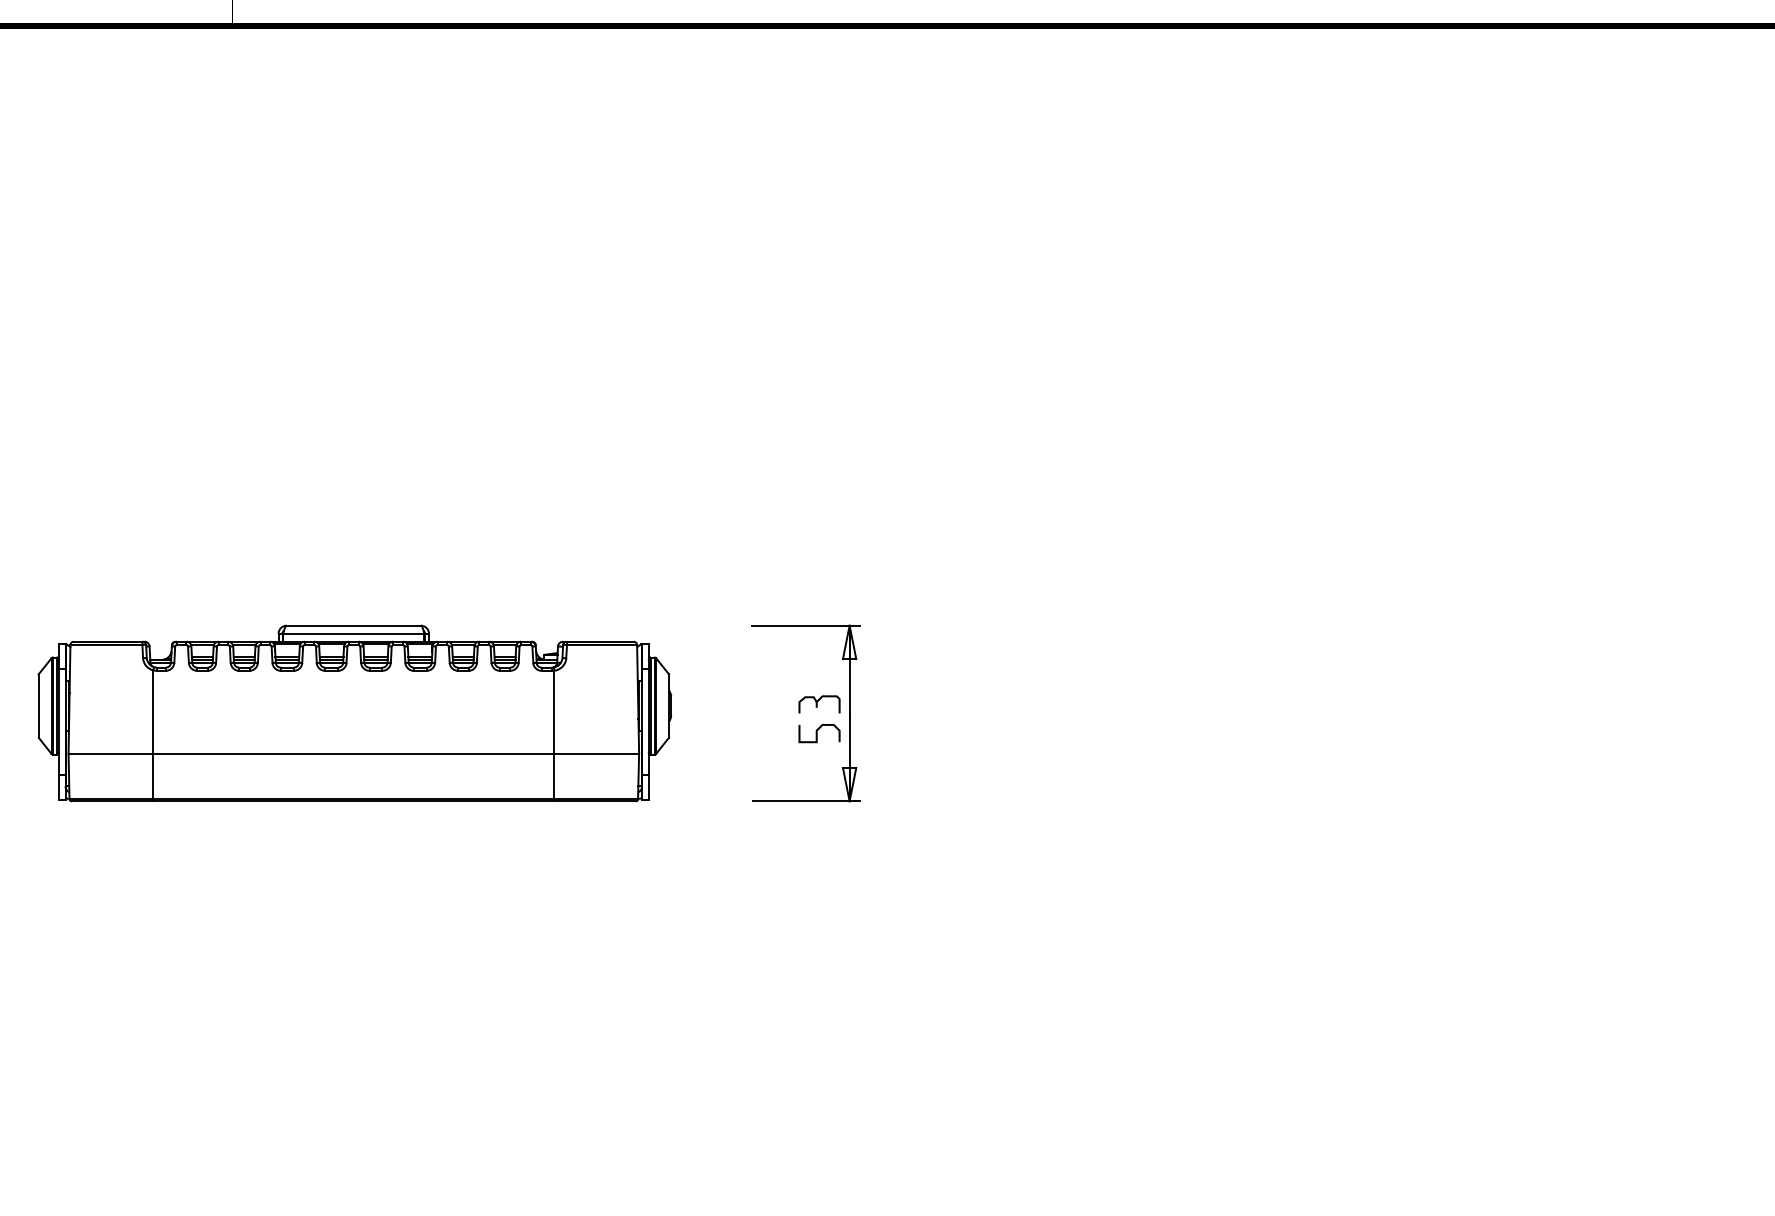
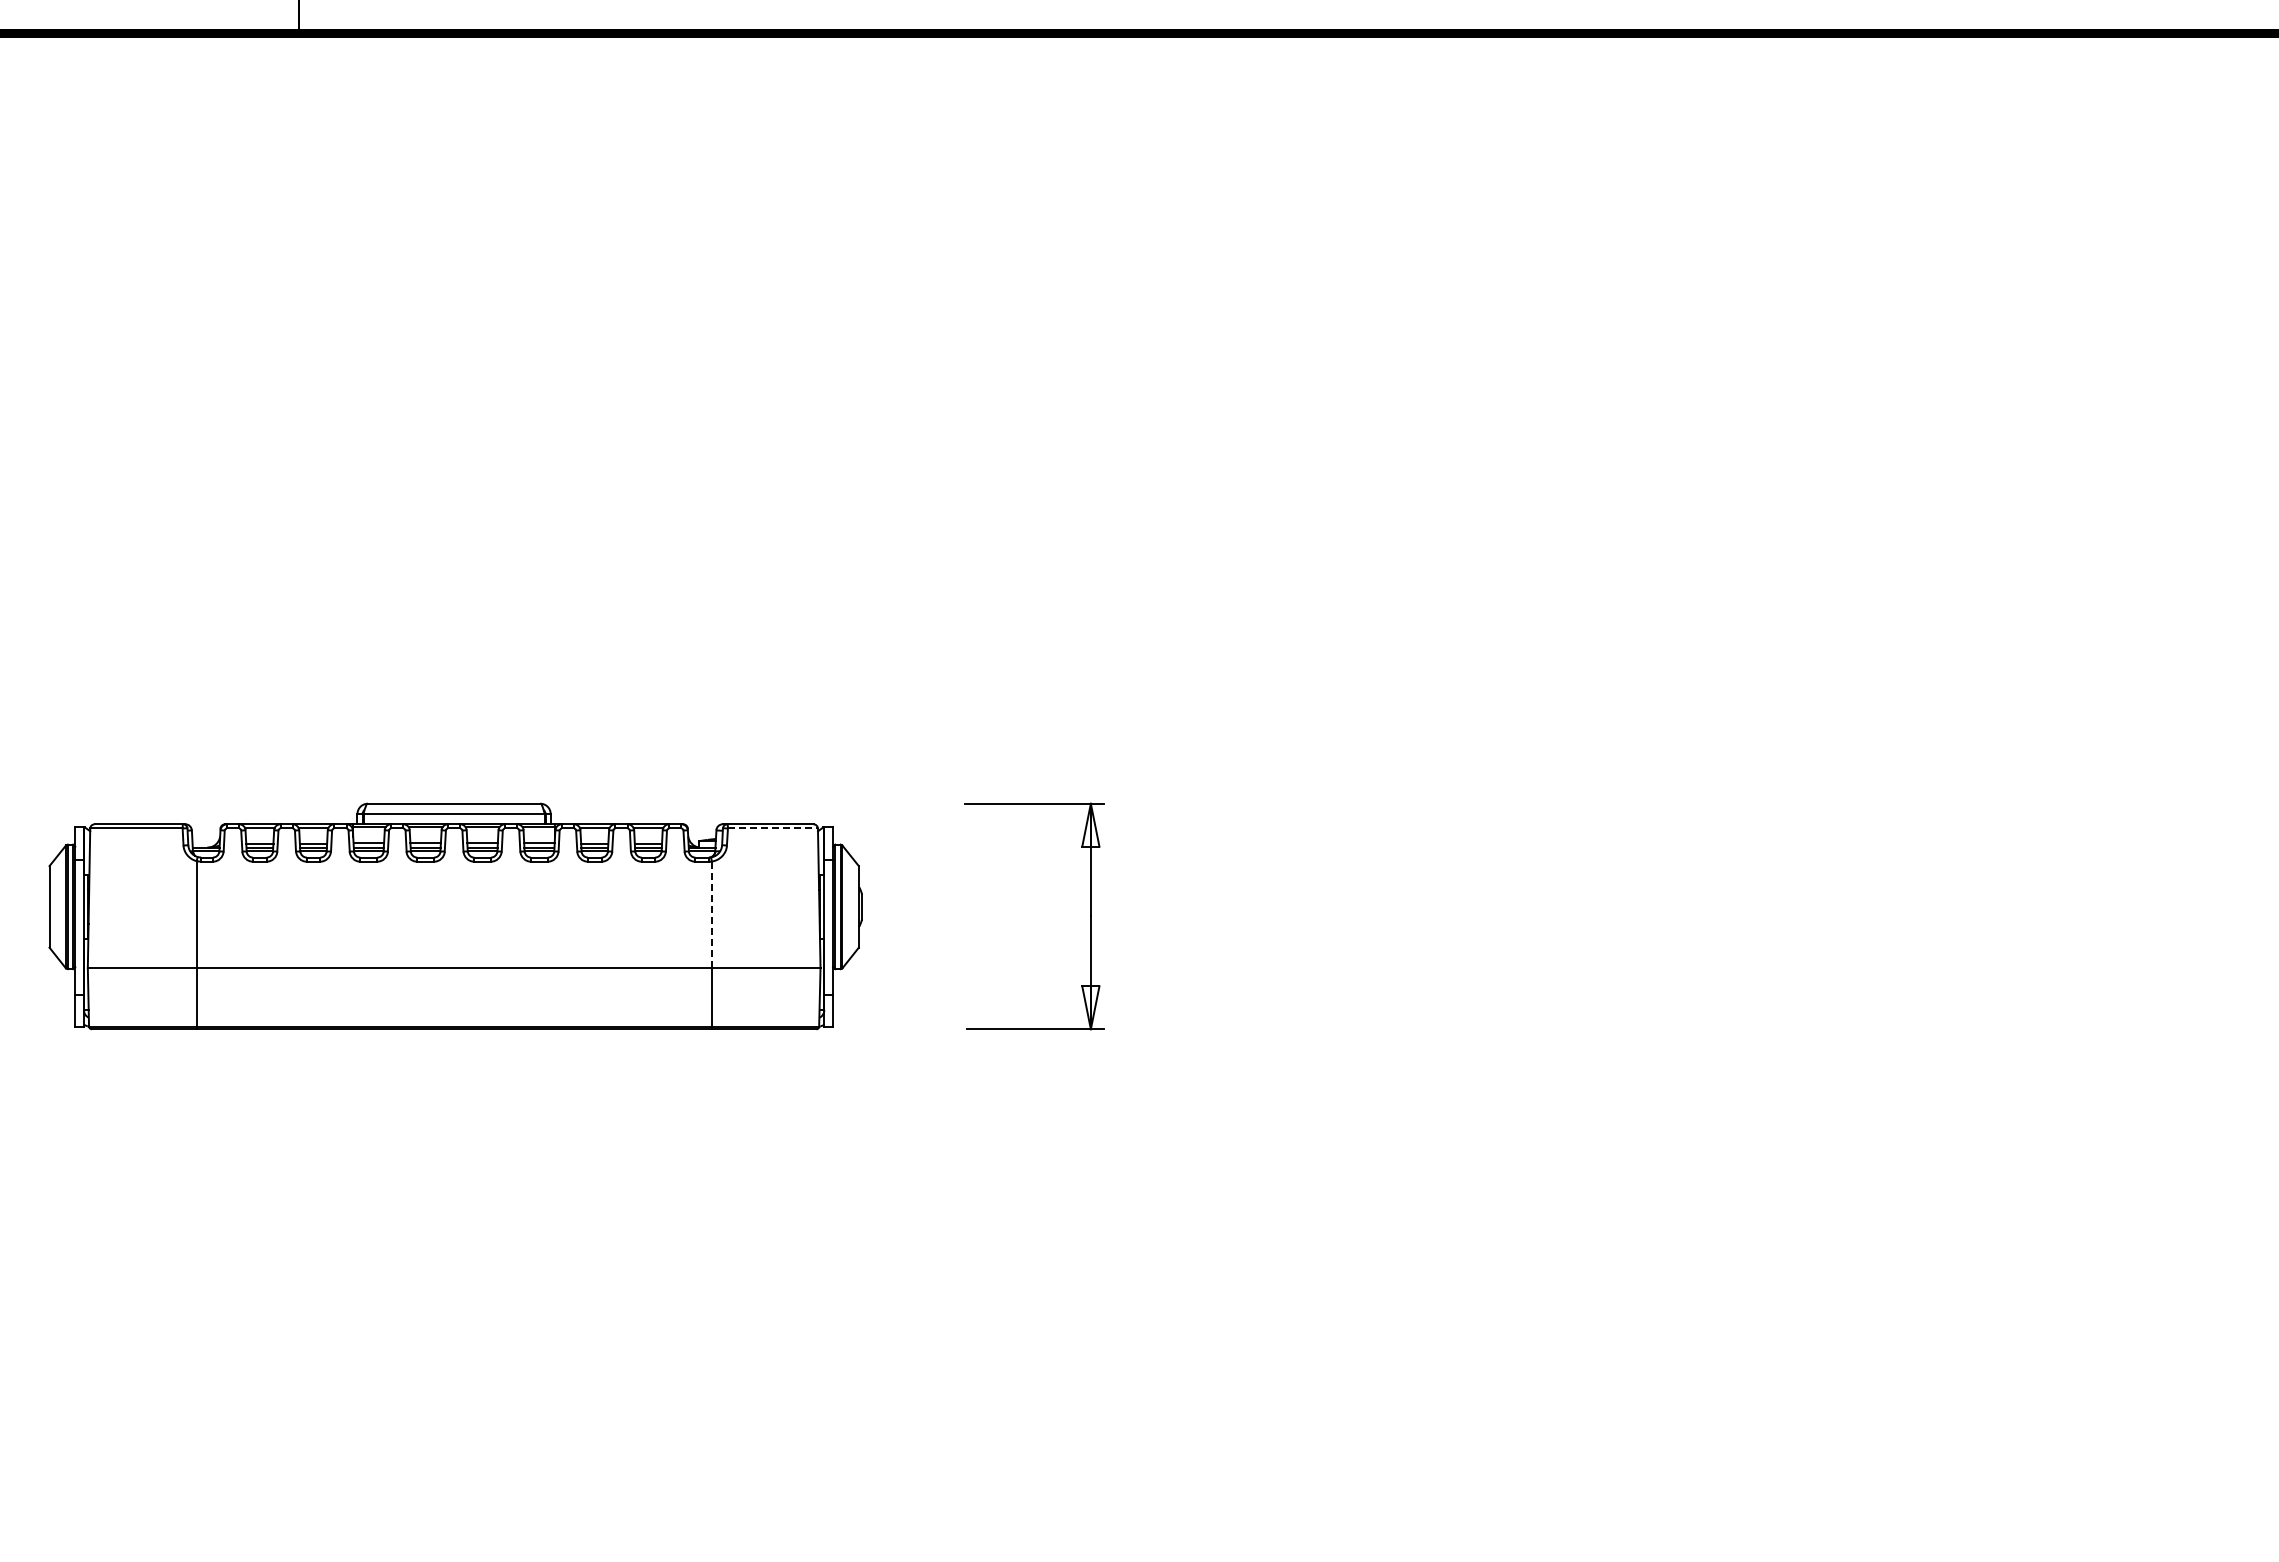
line: (601, 644) -> (772, 828), solid -> dashed
part: (819, 704) -> (1052, 904), removed
line: (554, 712) -> (711, 915), solid -> dashed
curve: (817, 733) -> (1049, 942), removed

